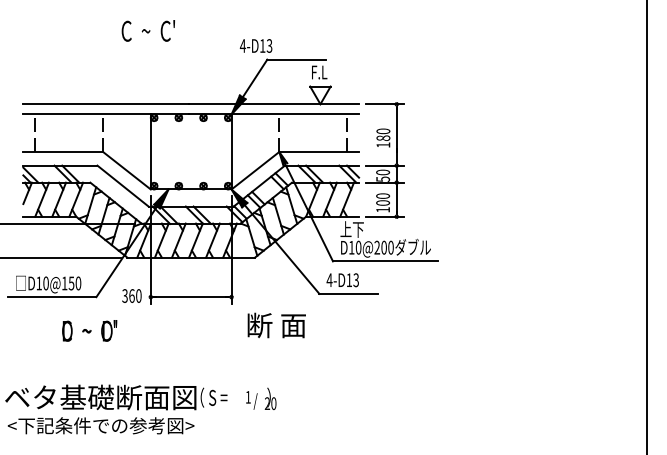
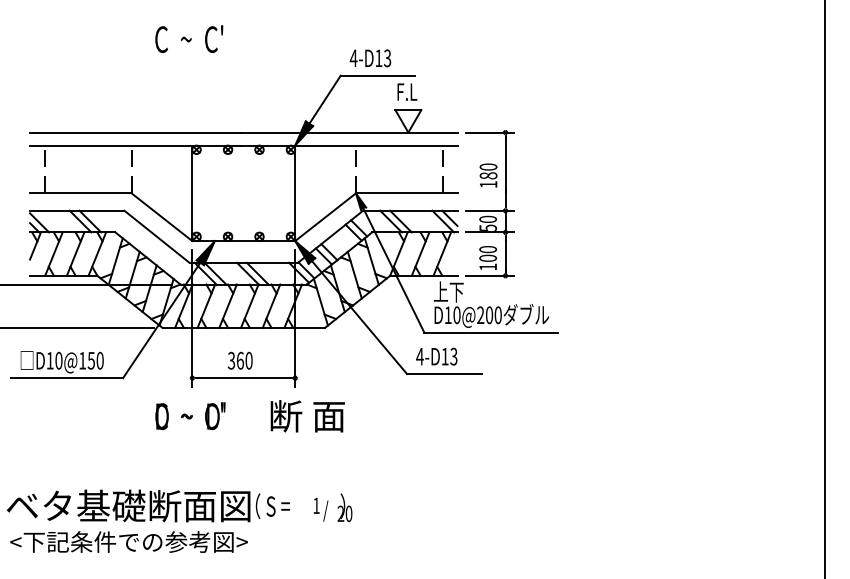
text: (256, 46) -> (370, 58), moved
text: (131, 295) -> (239, 360), moved
text: (276, 325) -> (307, 416), moved
text: (89, 331) -> (190, 416), moved

